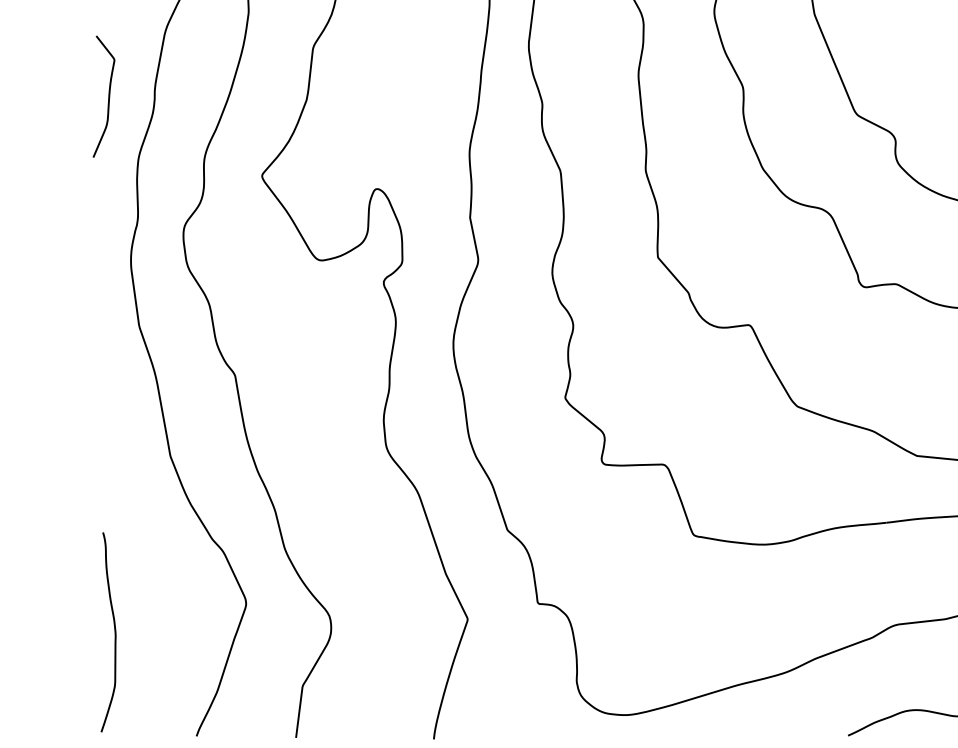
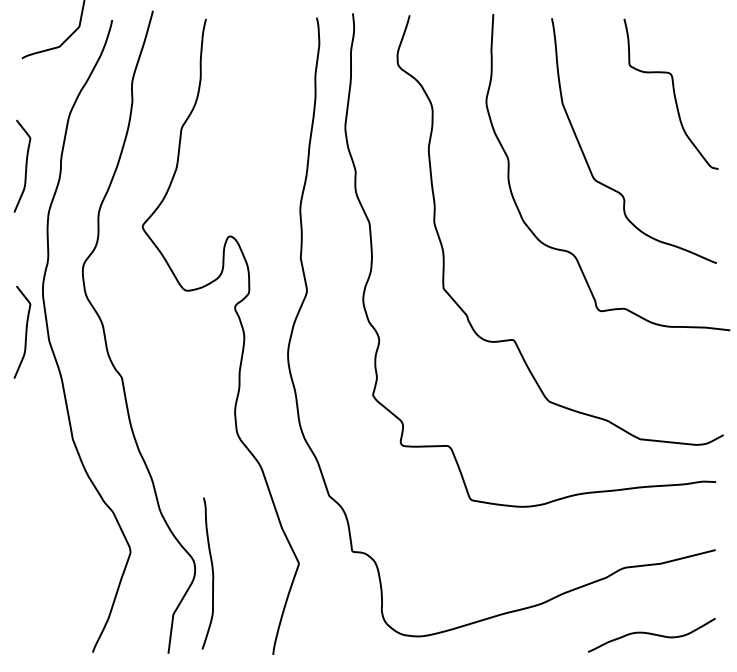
curve: (108, 314) -> (25, 331), added
curve: (114, 632) -> (212, 573), moved

